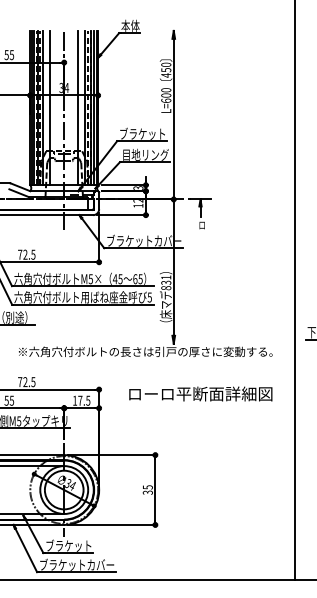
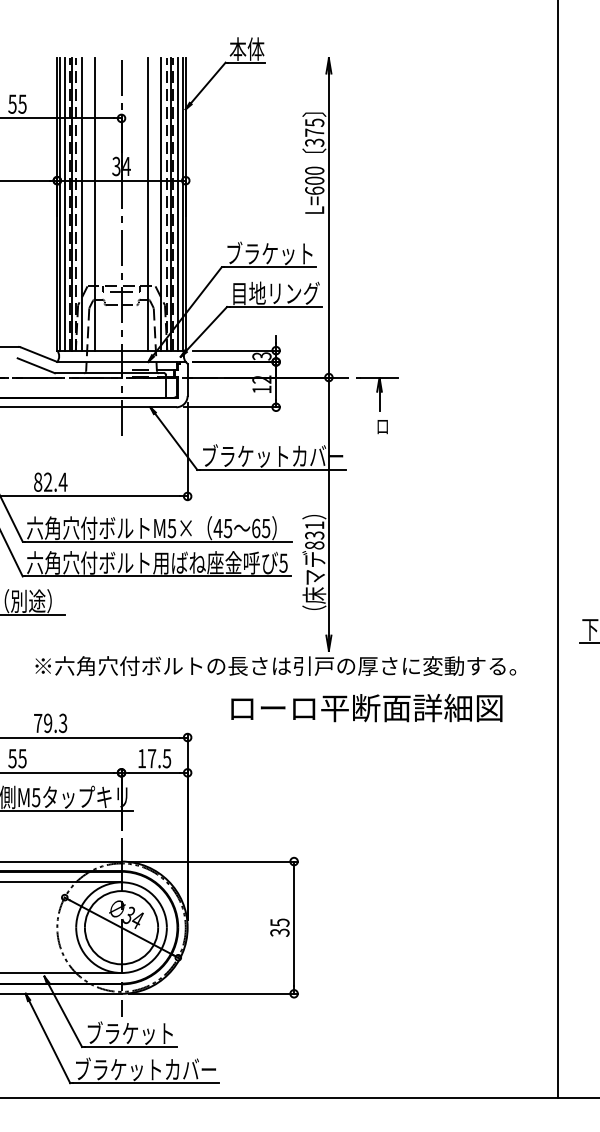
text: (166, 69) -> (315, 131), 450 -> 375
text: (26, 254) -> (50, 481), 72.5 -> 82.4
text: (29, 382) -> (55, 724), 72.5 -> 79.3
text: (200, 393) -> (366, 707), moved

